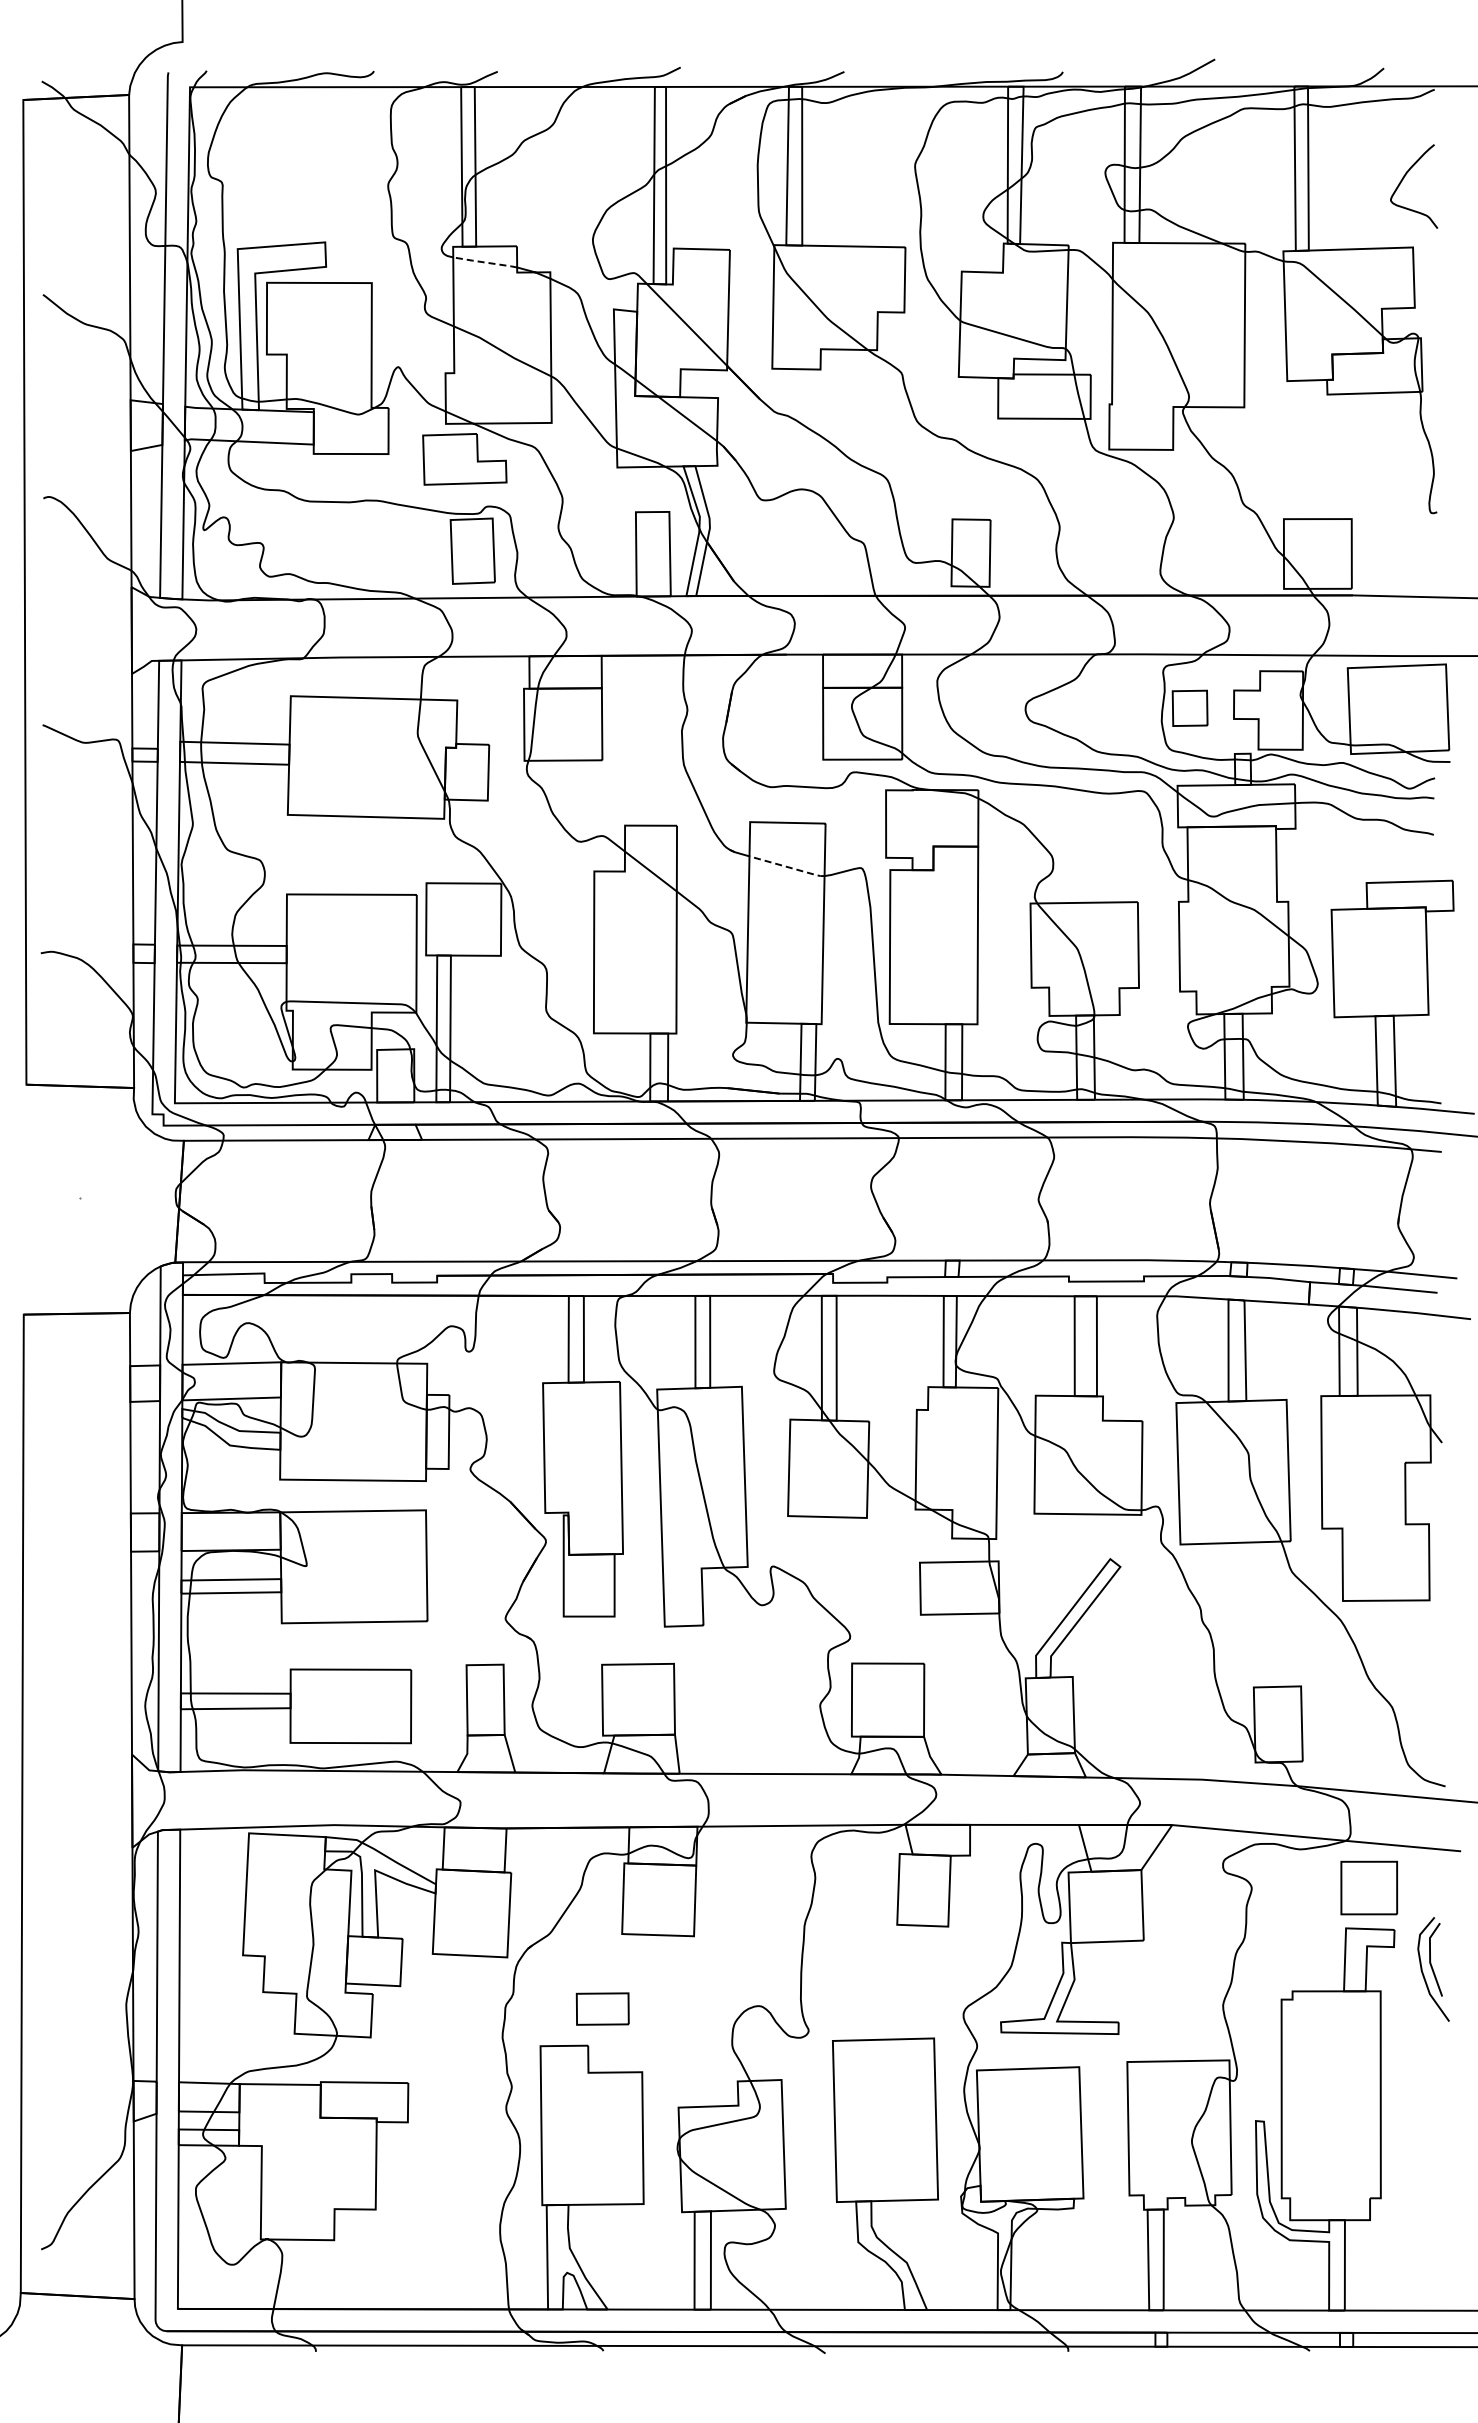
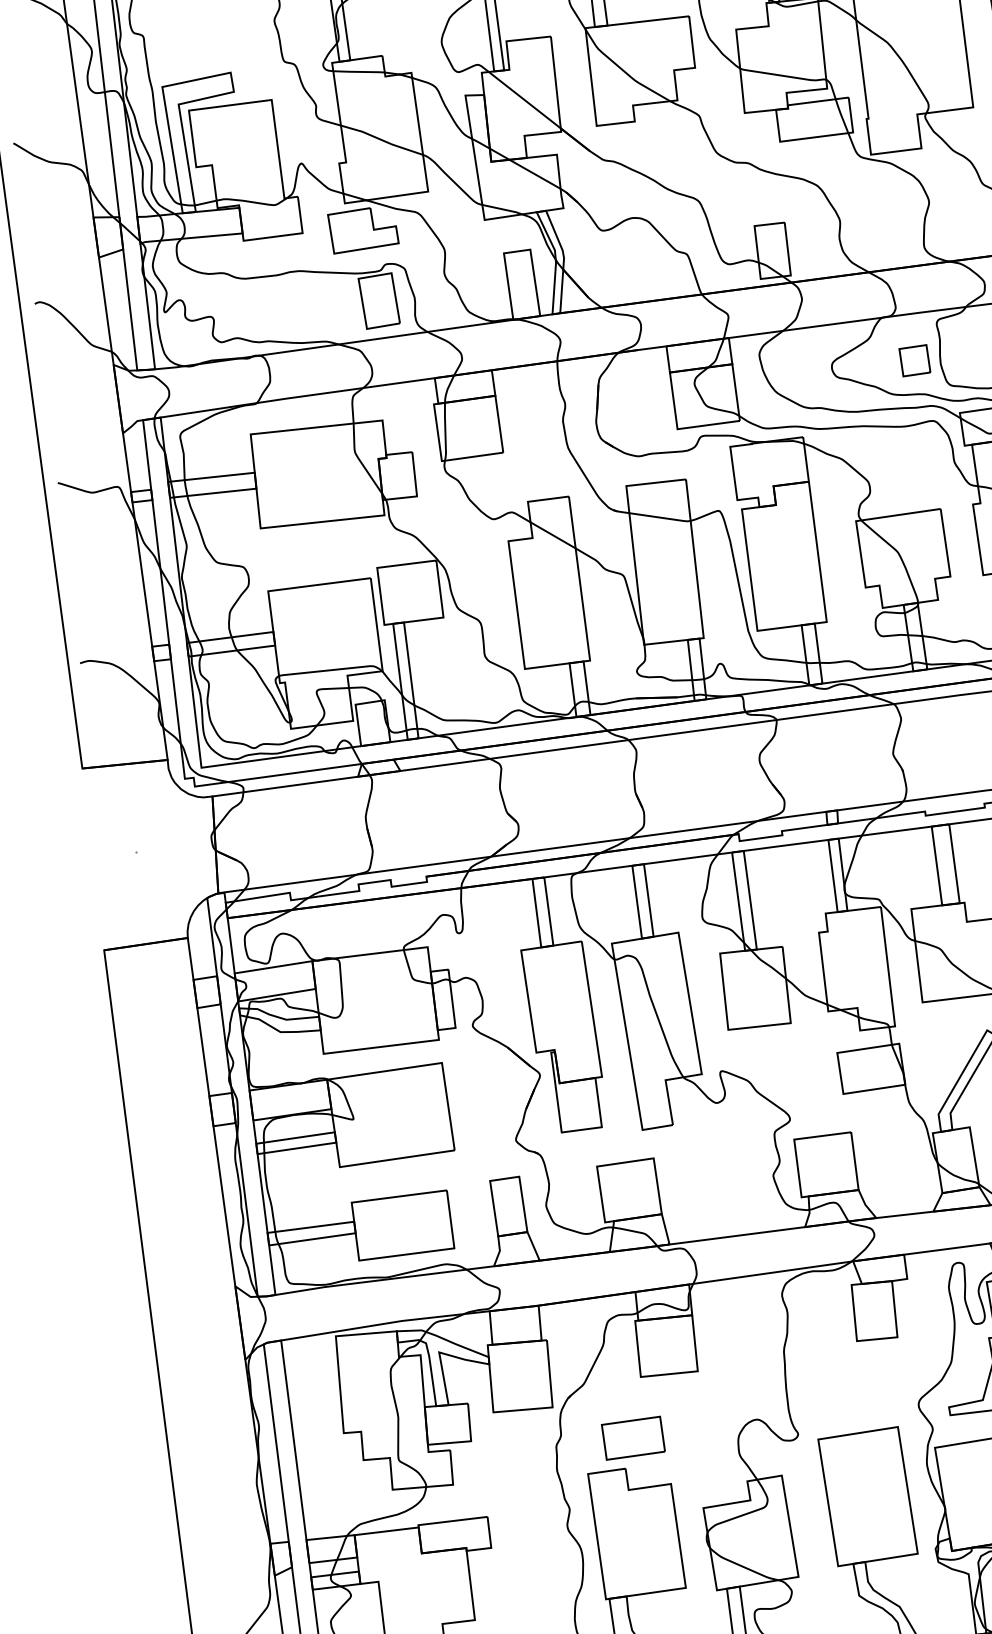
line: (485, 262) -> (359, 71), dashed -> solid
part: (1189, 707) -> (914, 360), moved
line: (788, 867) -> (661, 517), dashed -> solid
part: (602, 2008) -> (633, 1437), size x1.43

